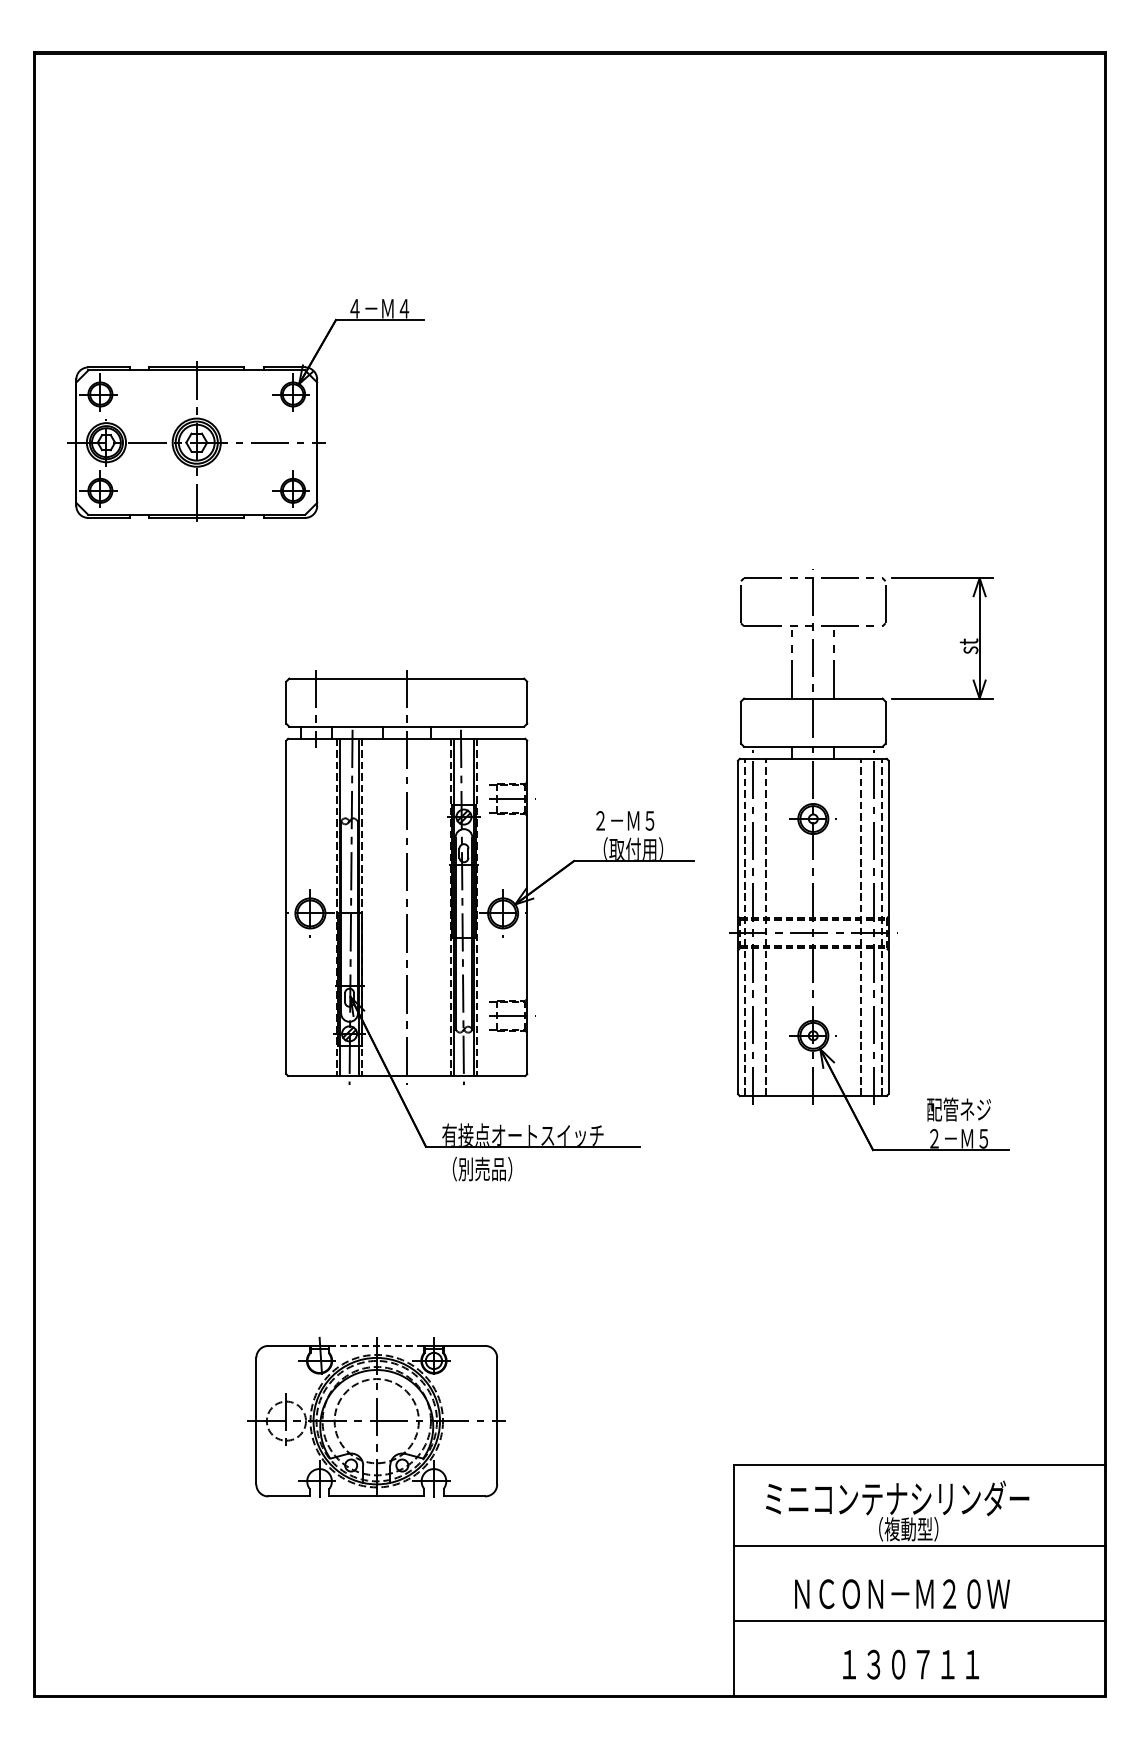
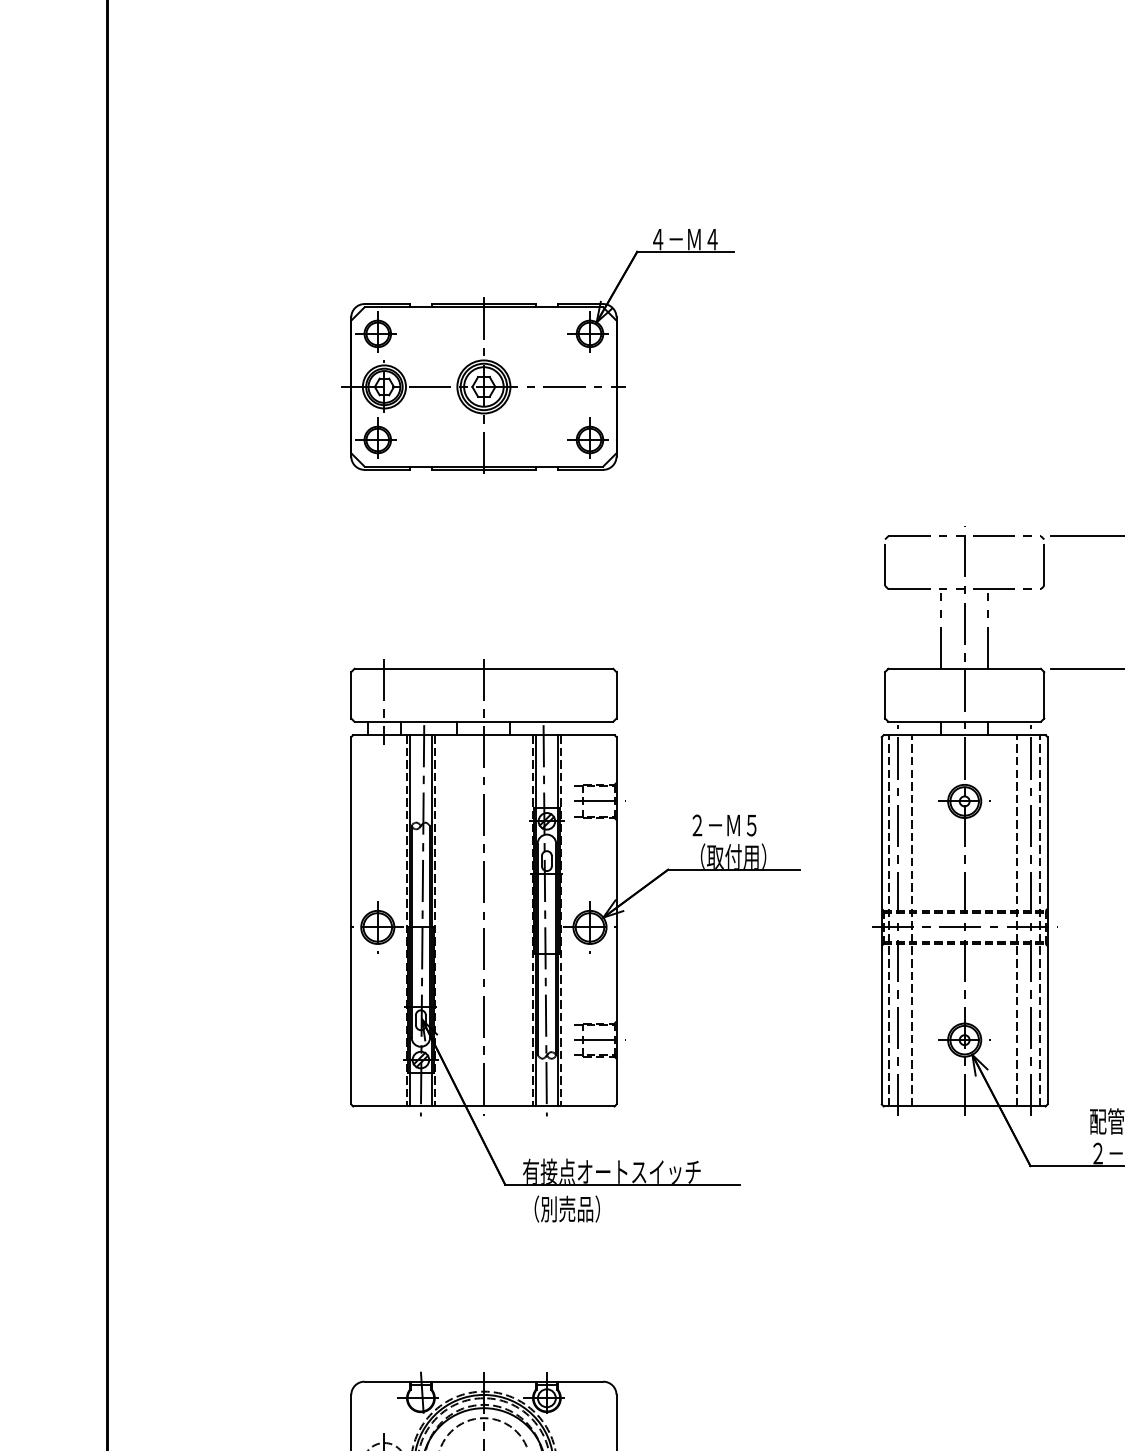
part: (245, 410) -> (537, 351), moved
part: (489, 925) -> (575, 940), moved
line: (376, 1345) -> (483, 1381), dashed -> solid

